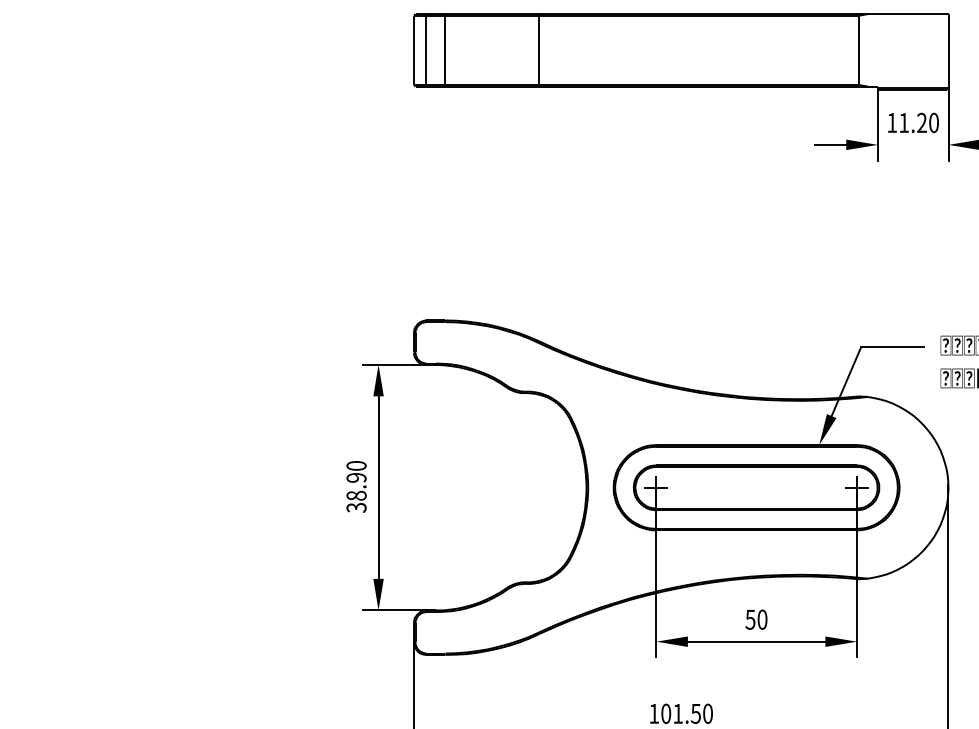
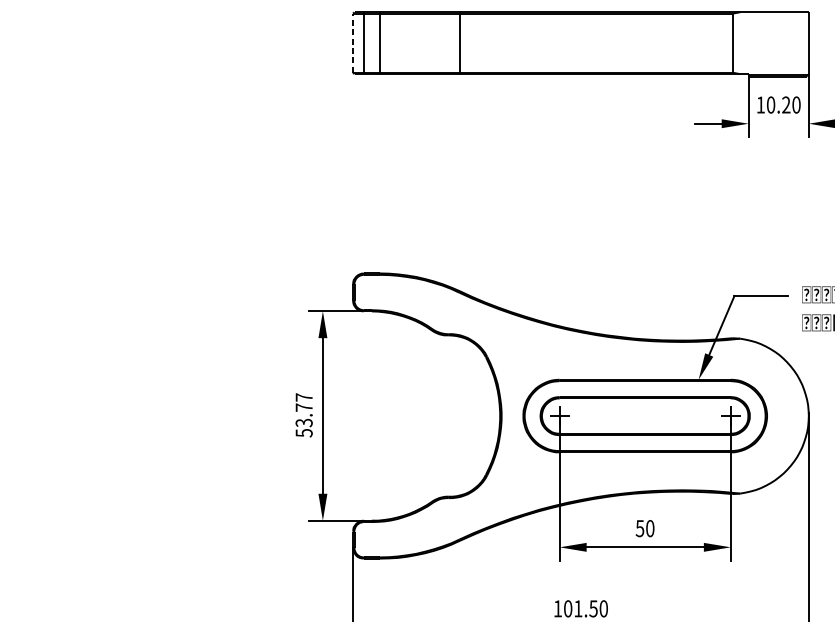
line: (413, 50) -> (352, 43), solid -> dashed
text: (904, 122) -> (771, 104), 11.20 -> 10.20
text: (356, 486) -> (304, 415), 38.90 -> 53.77

